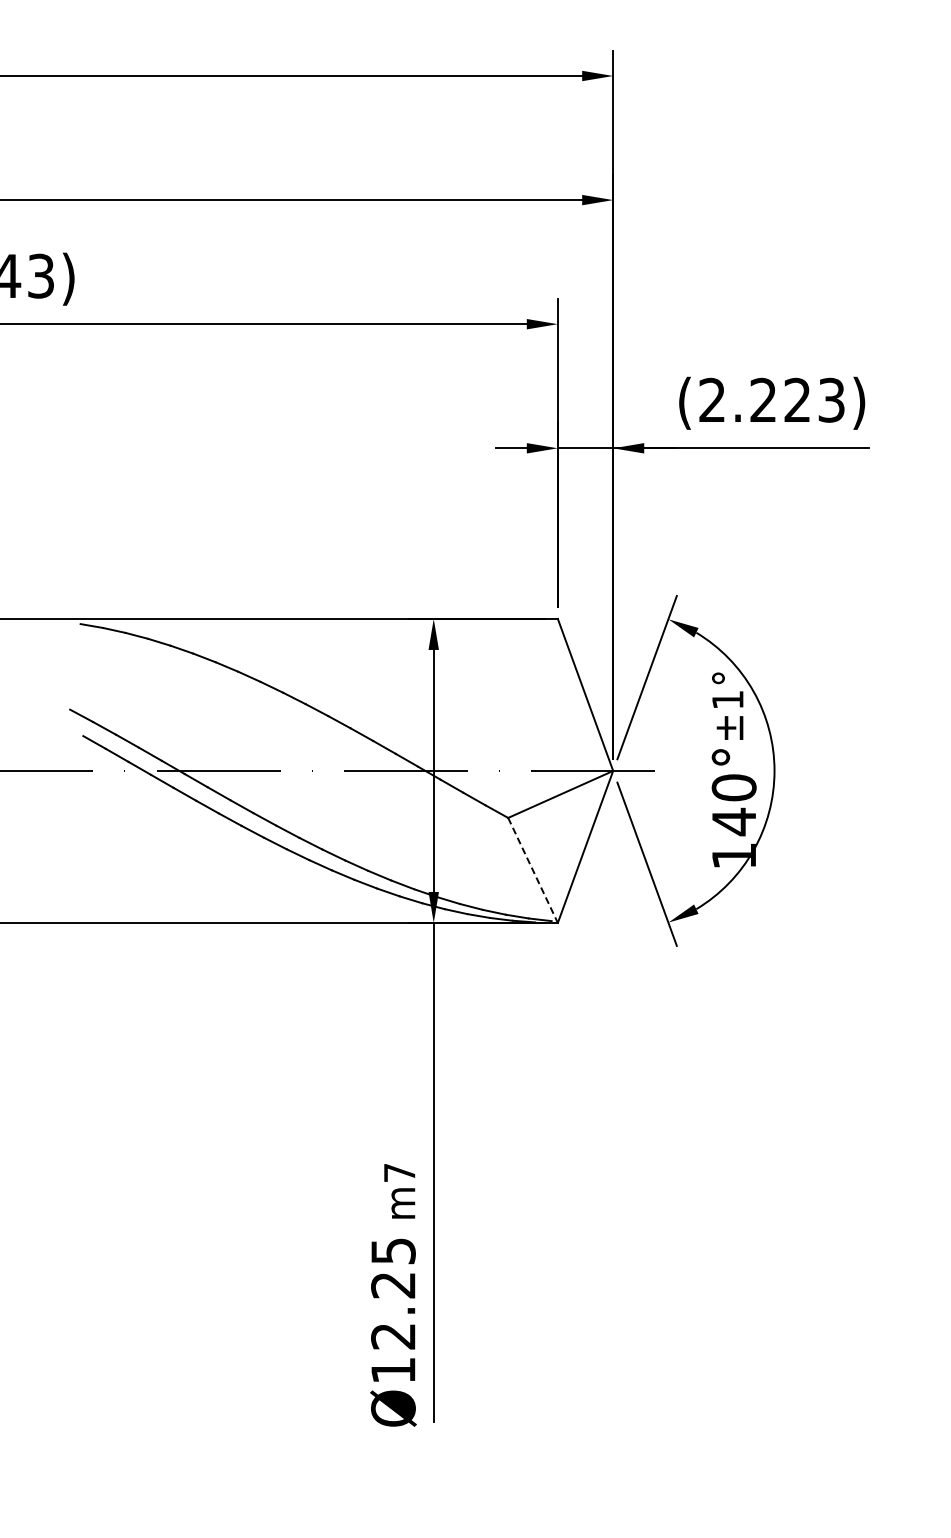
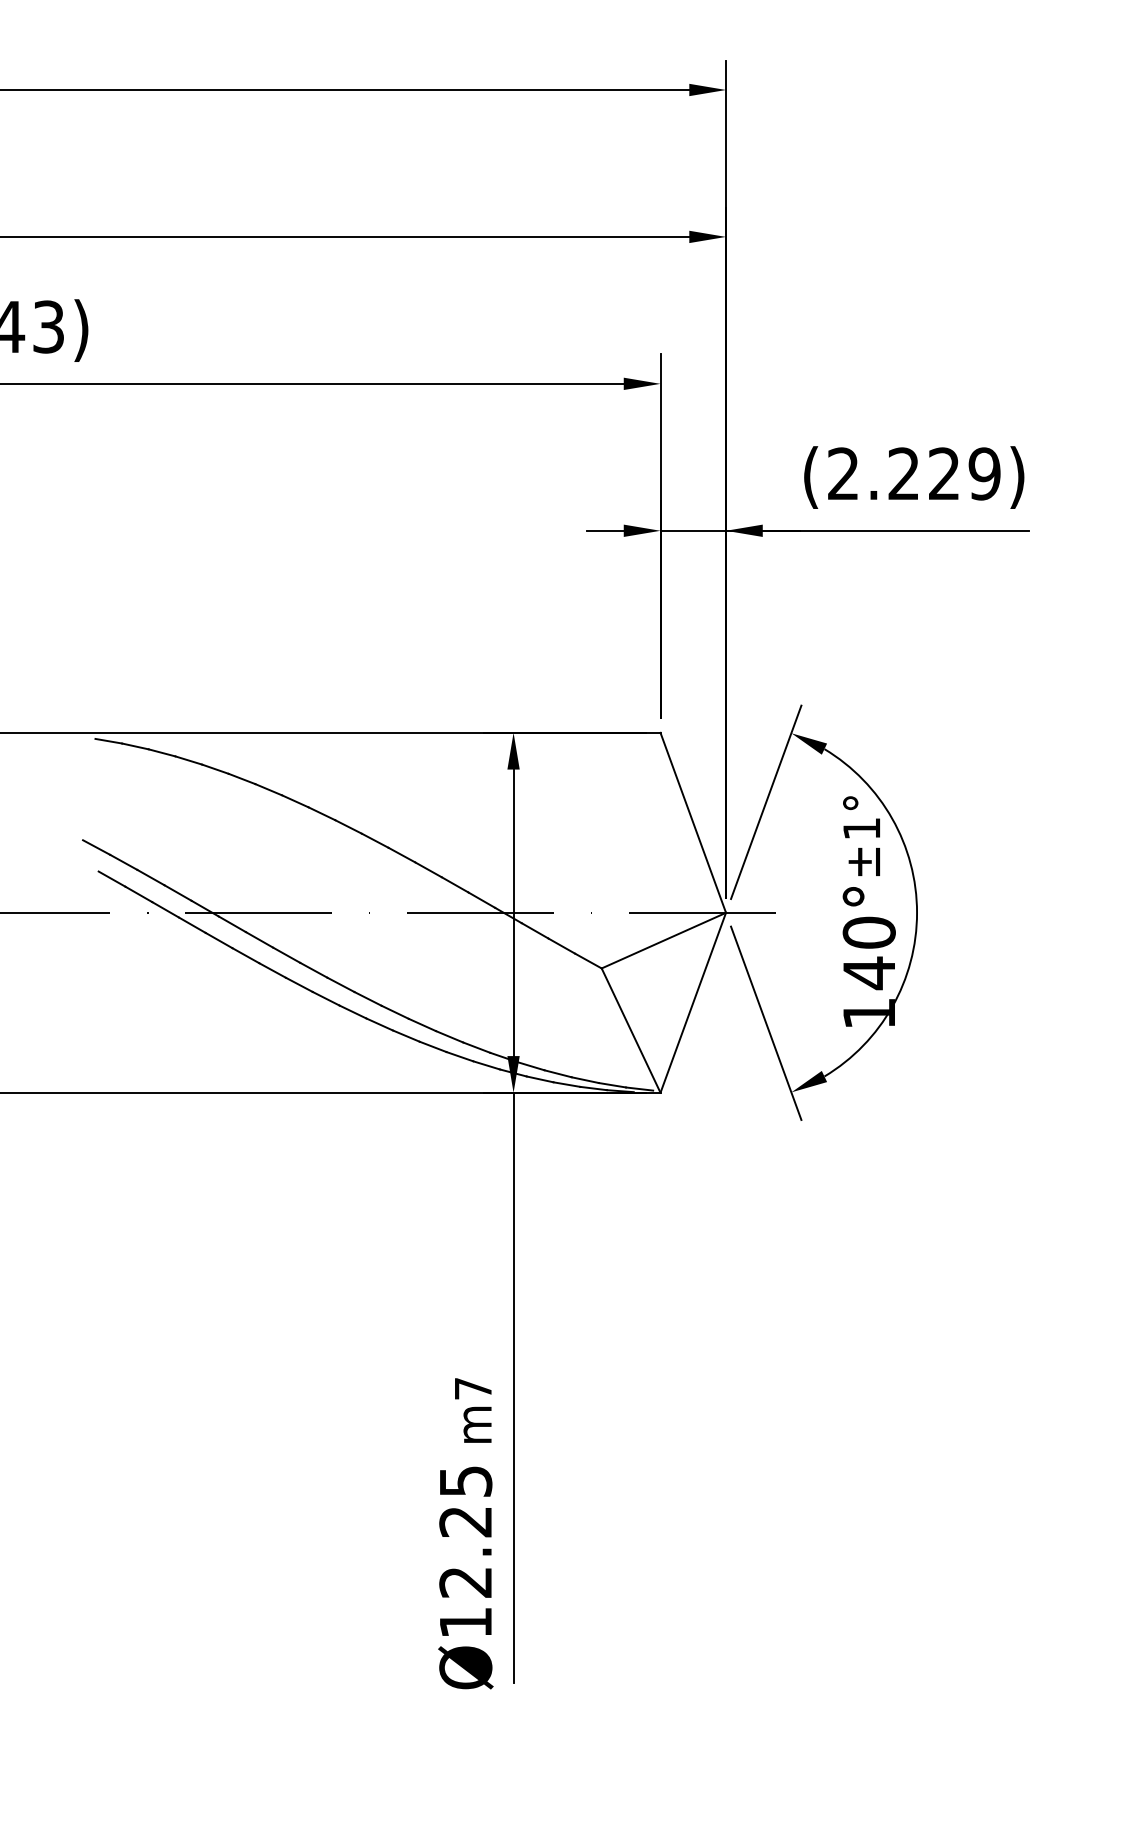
text: (831, 400) -> (984, 474), (2.223) -> (2.229)
line: (533, 870) -> (631, 1030), dashed -> solid

